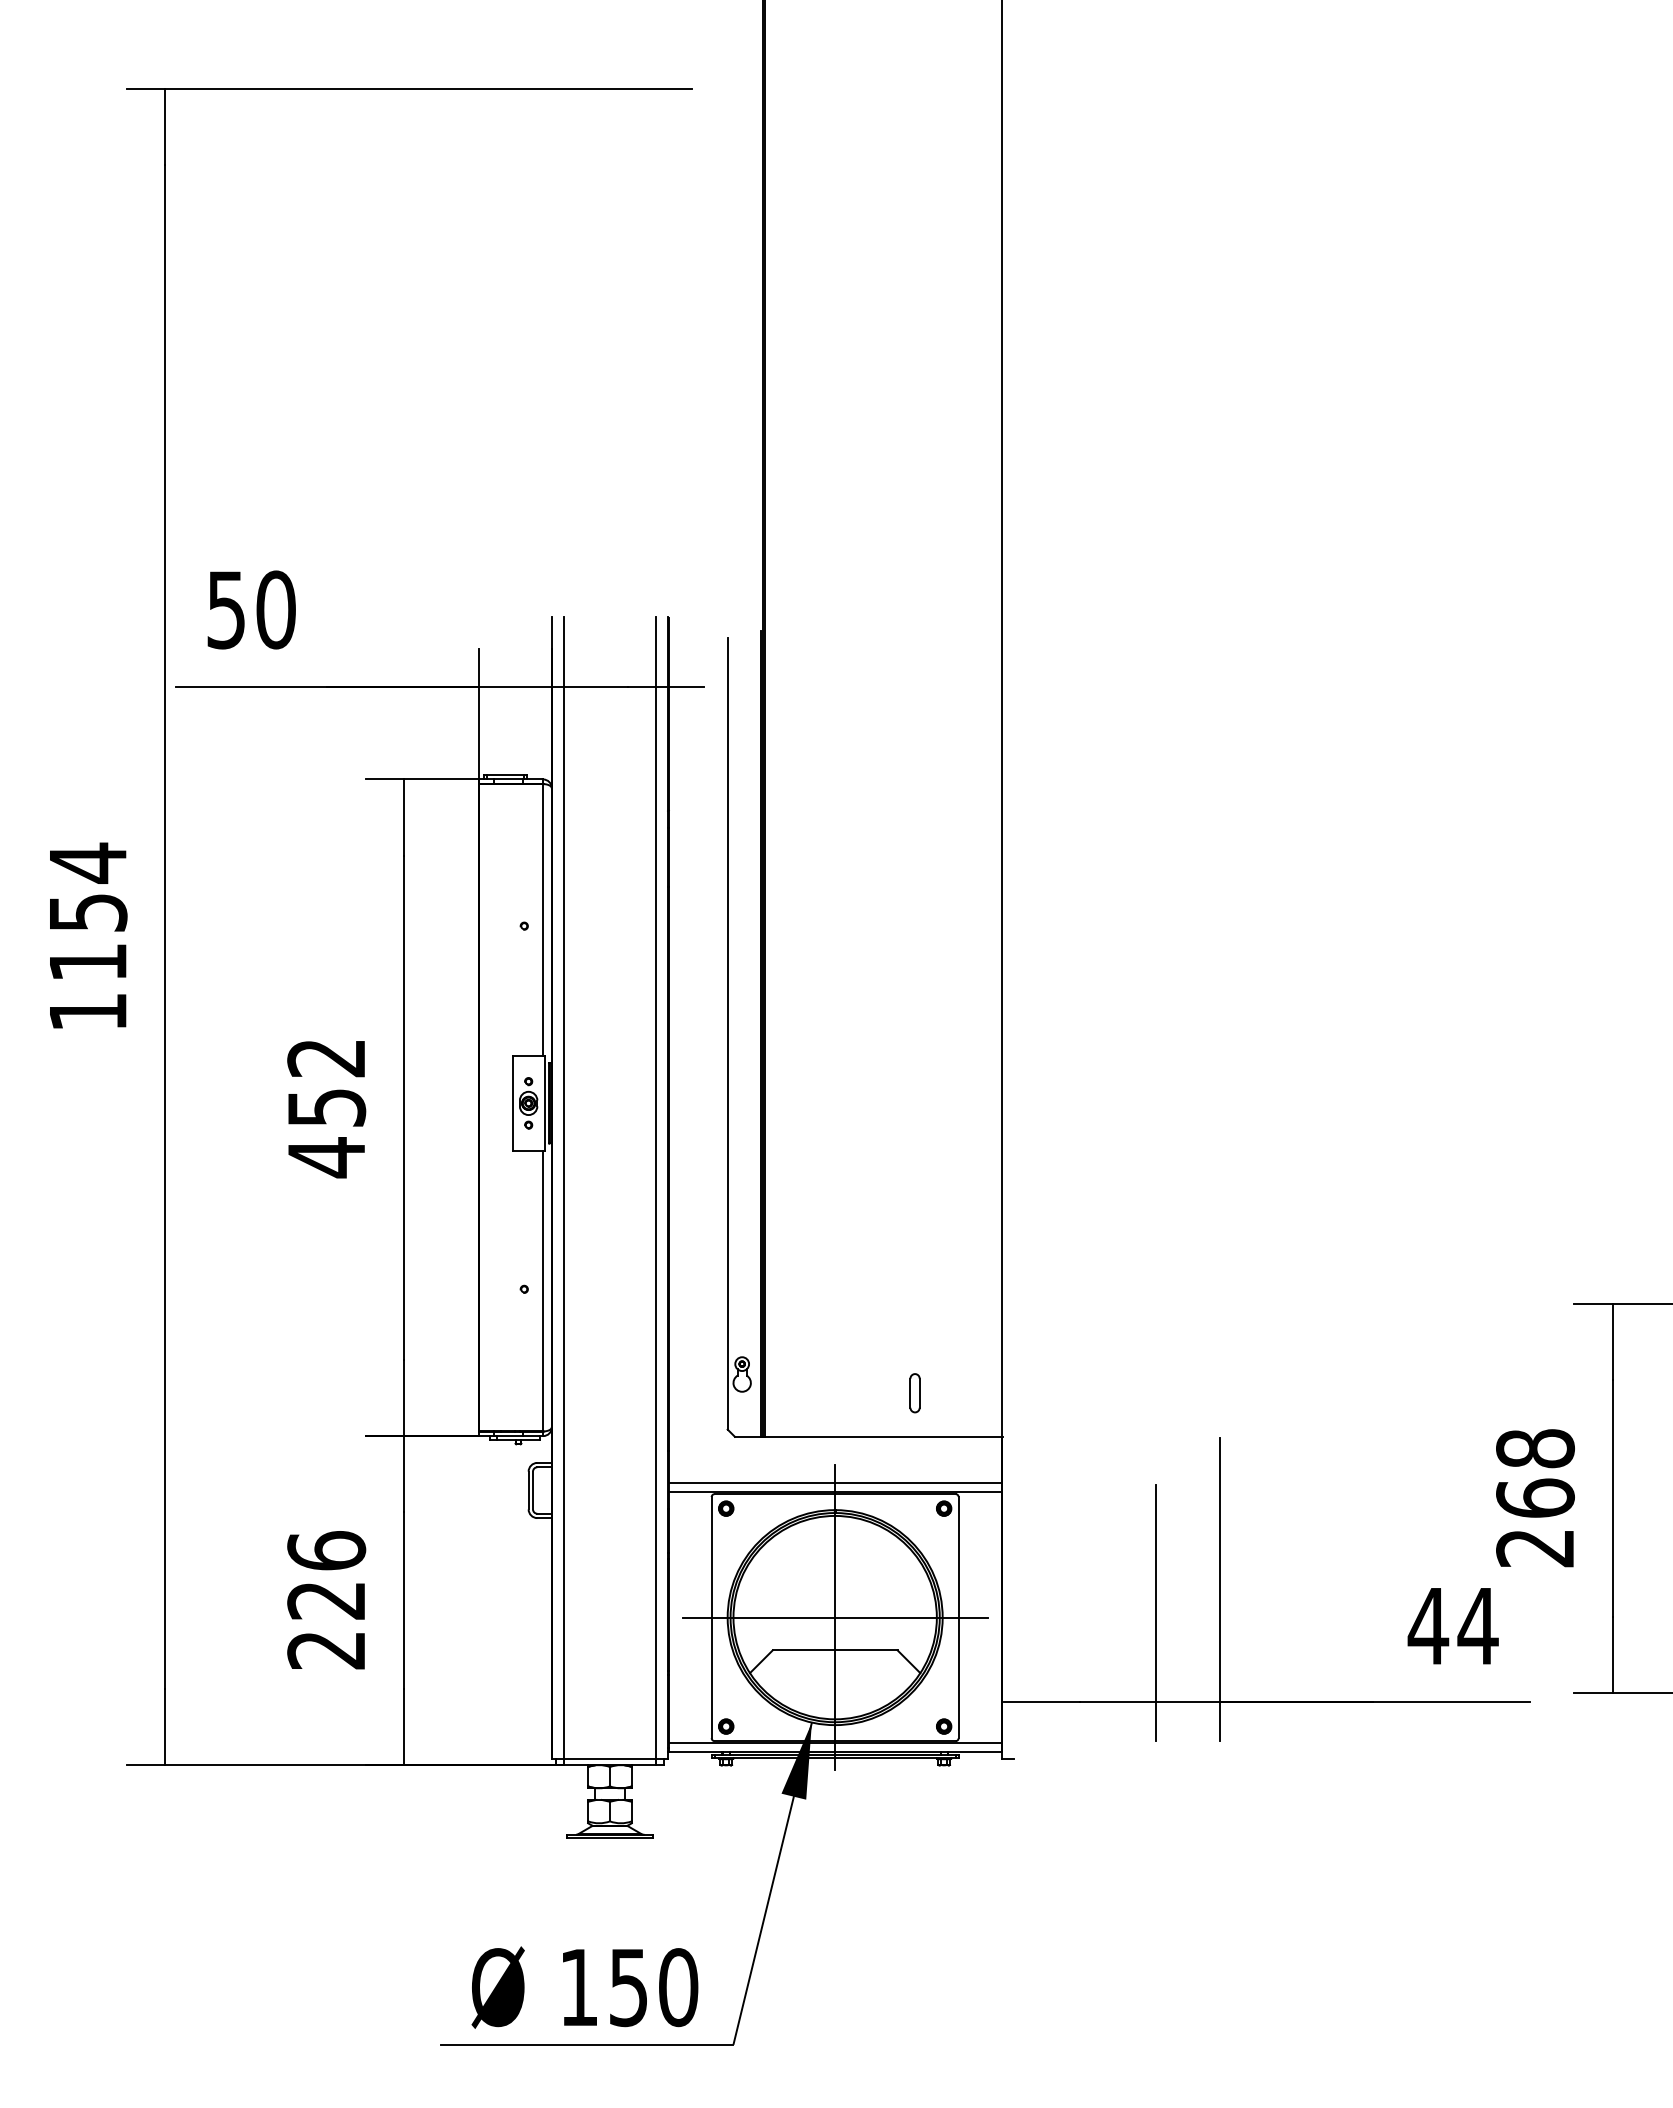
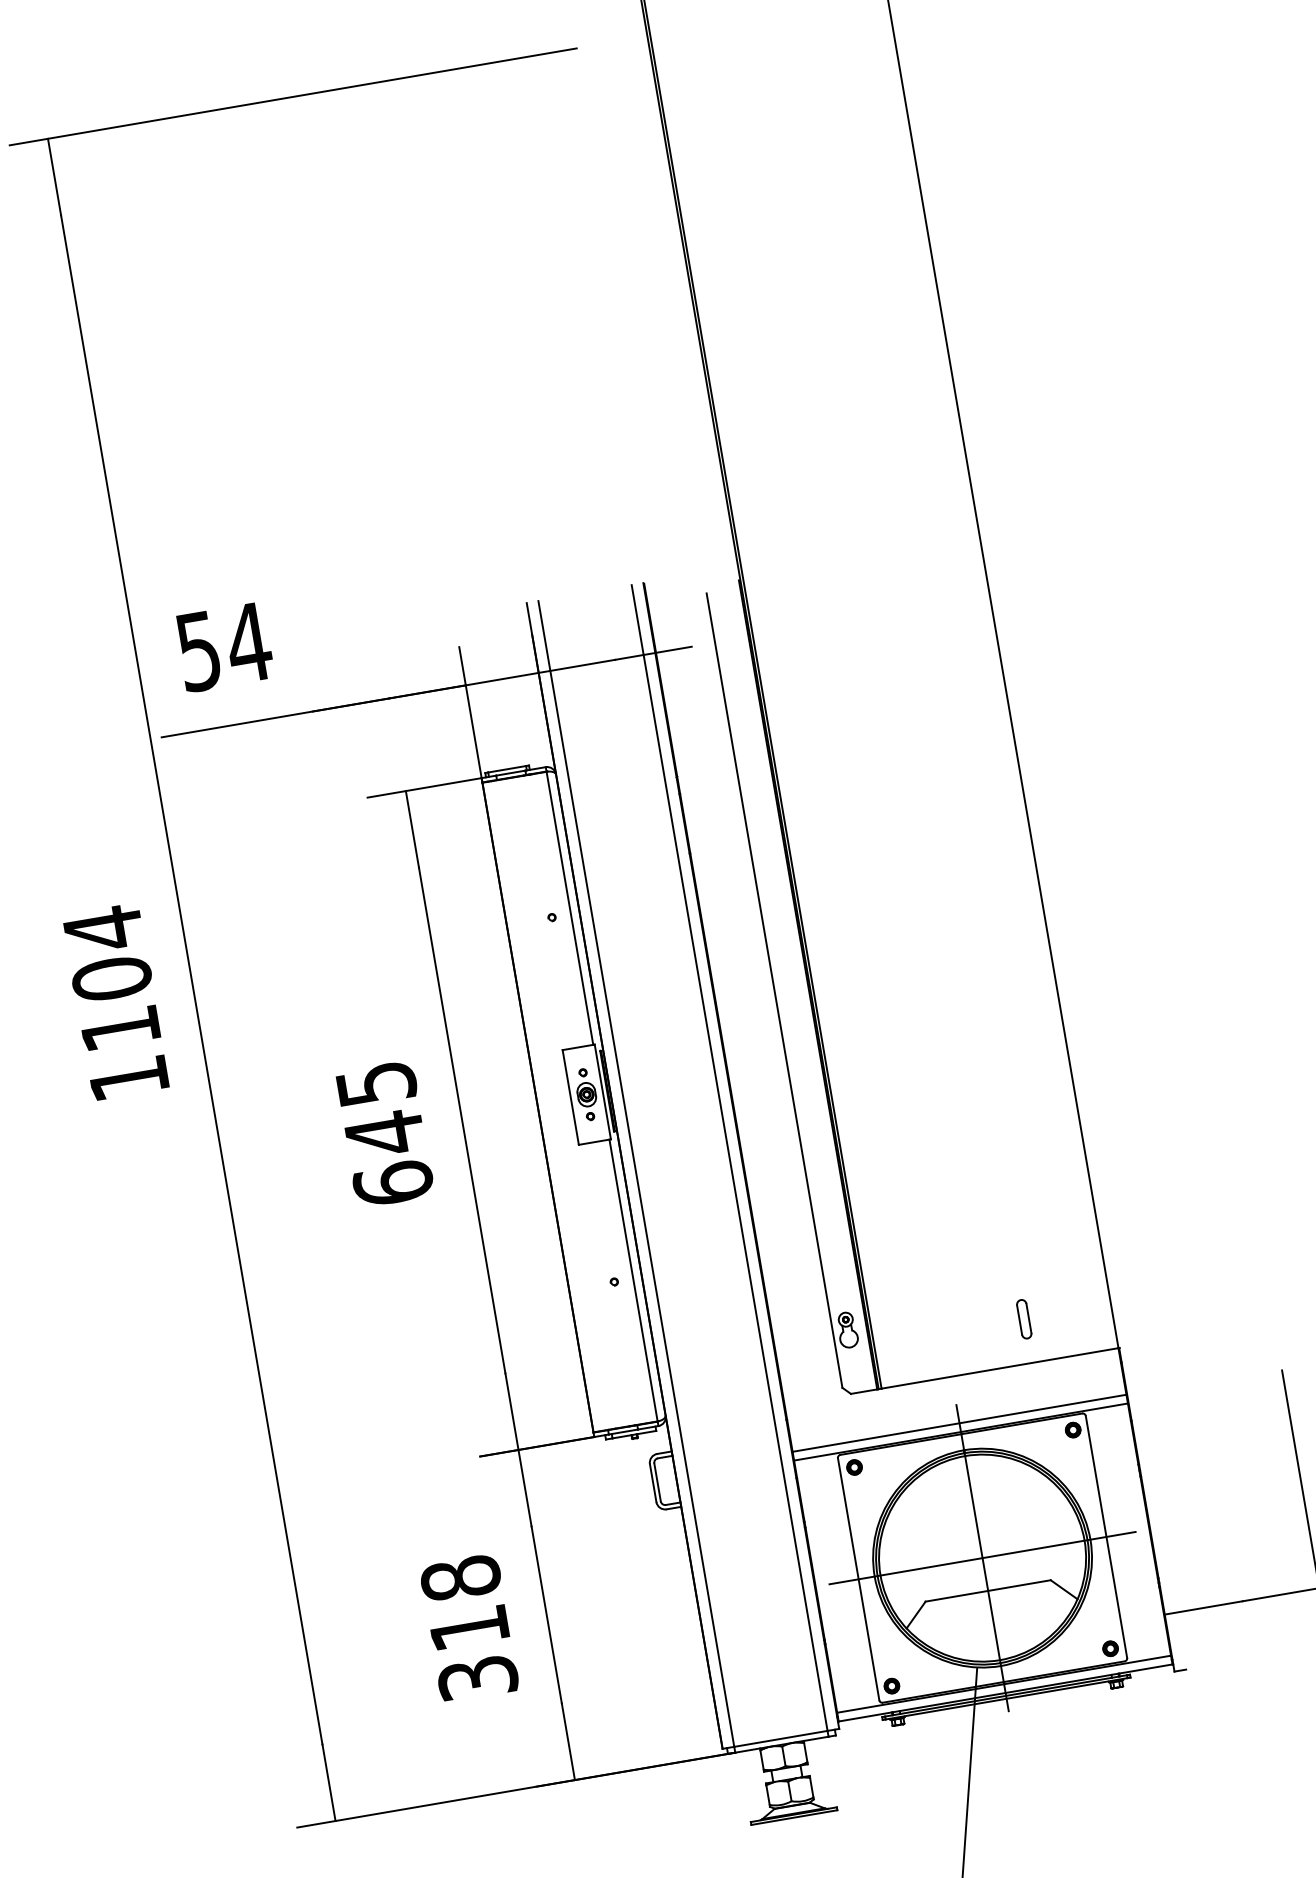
text: (275, 609) -> (248, 642), 50 -> 54
text: (87, 912) -> (111, 978), 1154 -> 1104
text: (326, 1109) -> (384, 1135), 452 -> 645
text: (326, 1600) -> (469, 1628), 226 -> 318
fill: (796, 1760) -> (968, 1708), removed

